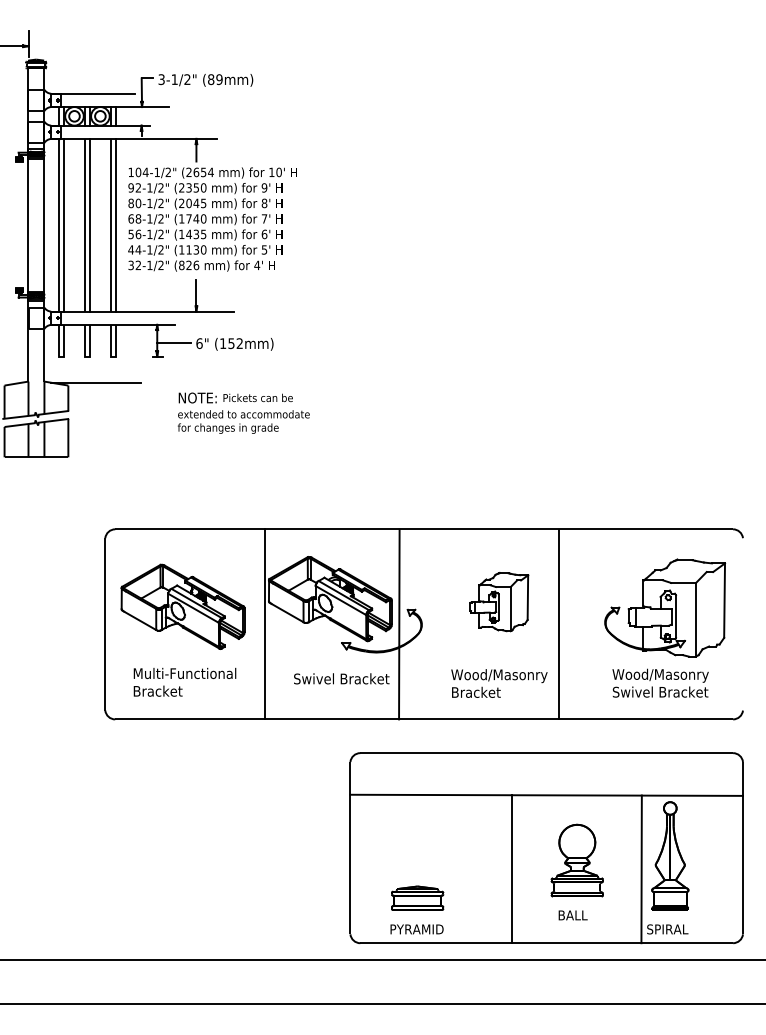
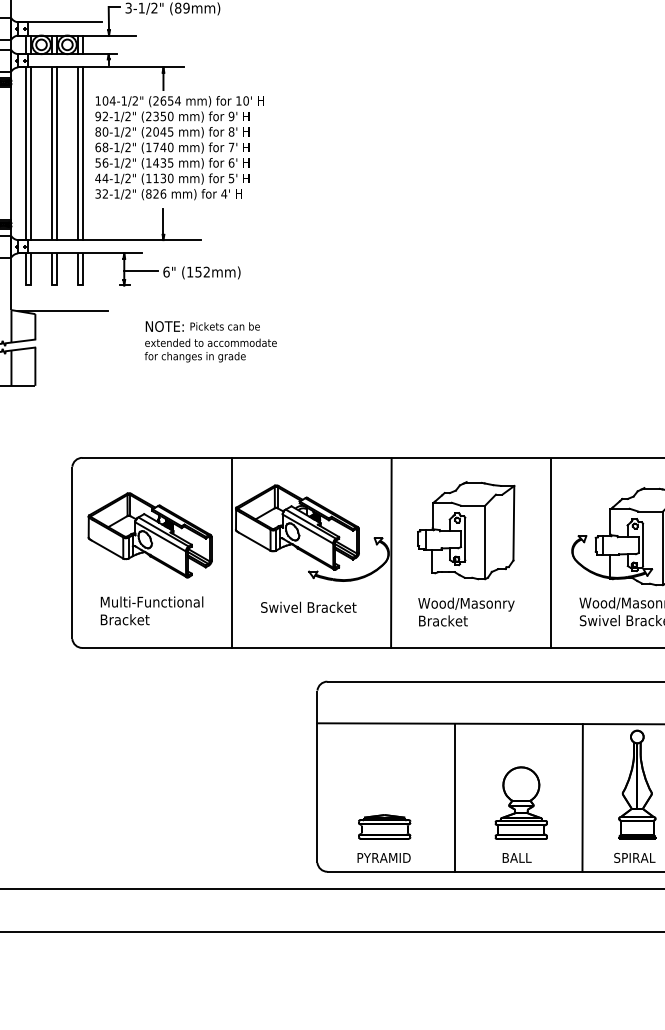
part: (499, 601) -> (466, 530), size x1.67
line: (399, 624) -> (391, 553), moved
line: (559, 624) -> (551, 553), moved
line: (511, 869) -> (454, 798), moved
line: (641, 869) -> (582, 798), moved
part: (576, 871) -> (520, 814), moved

